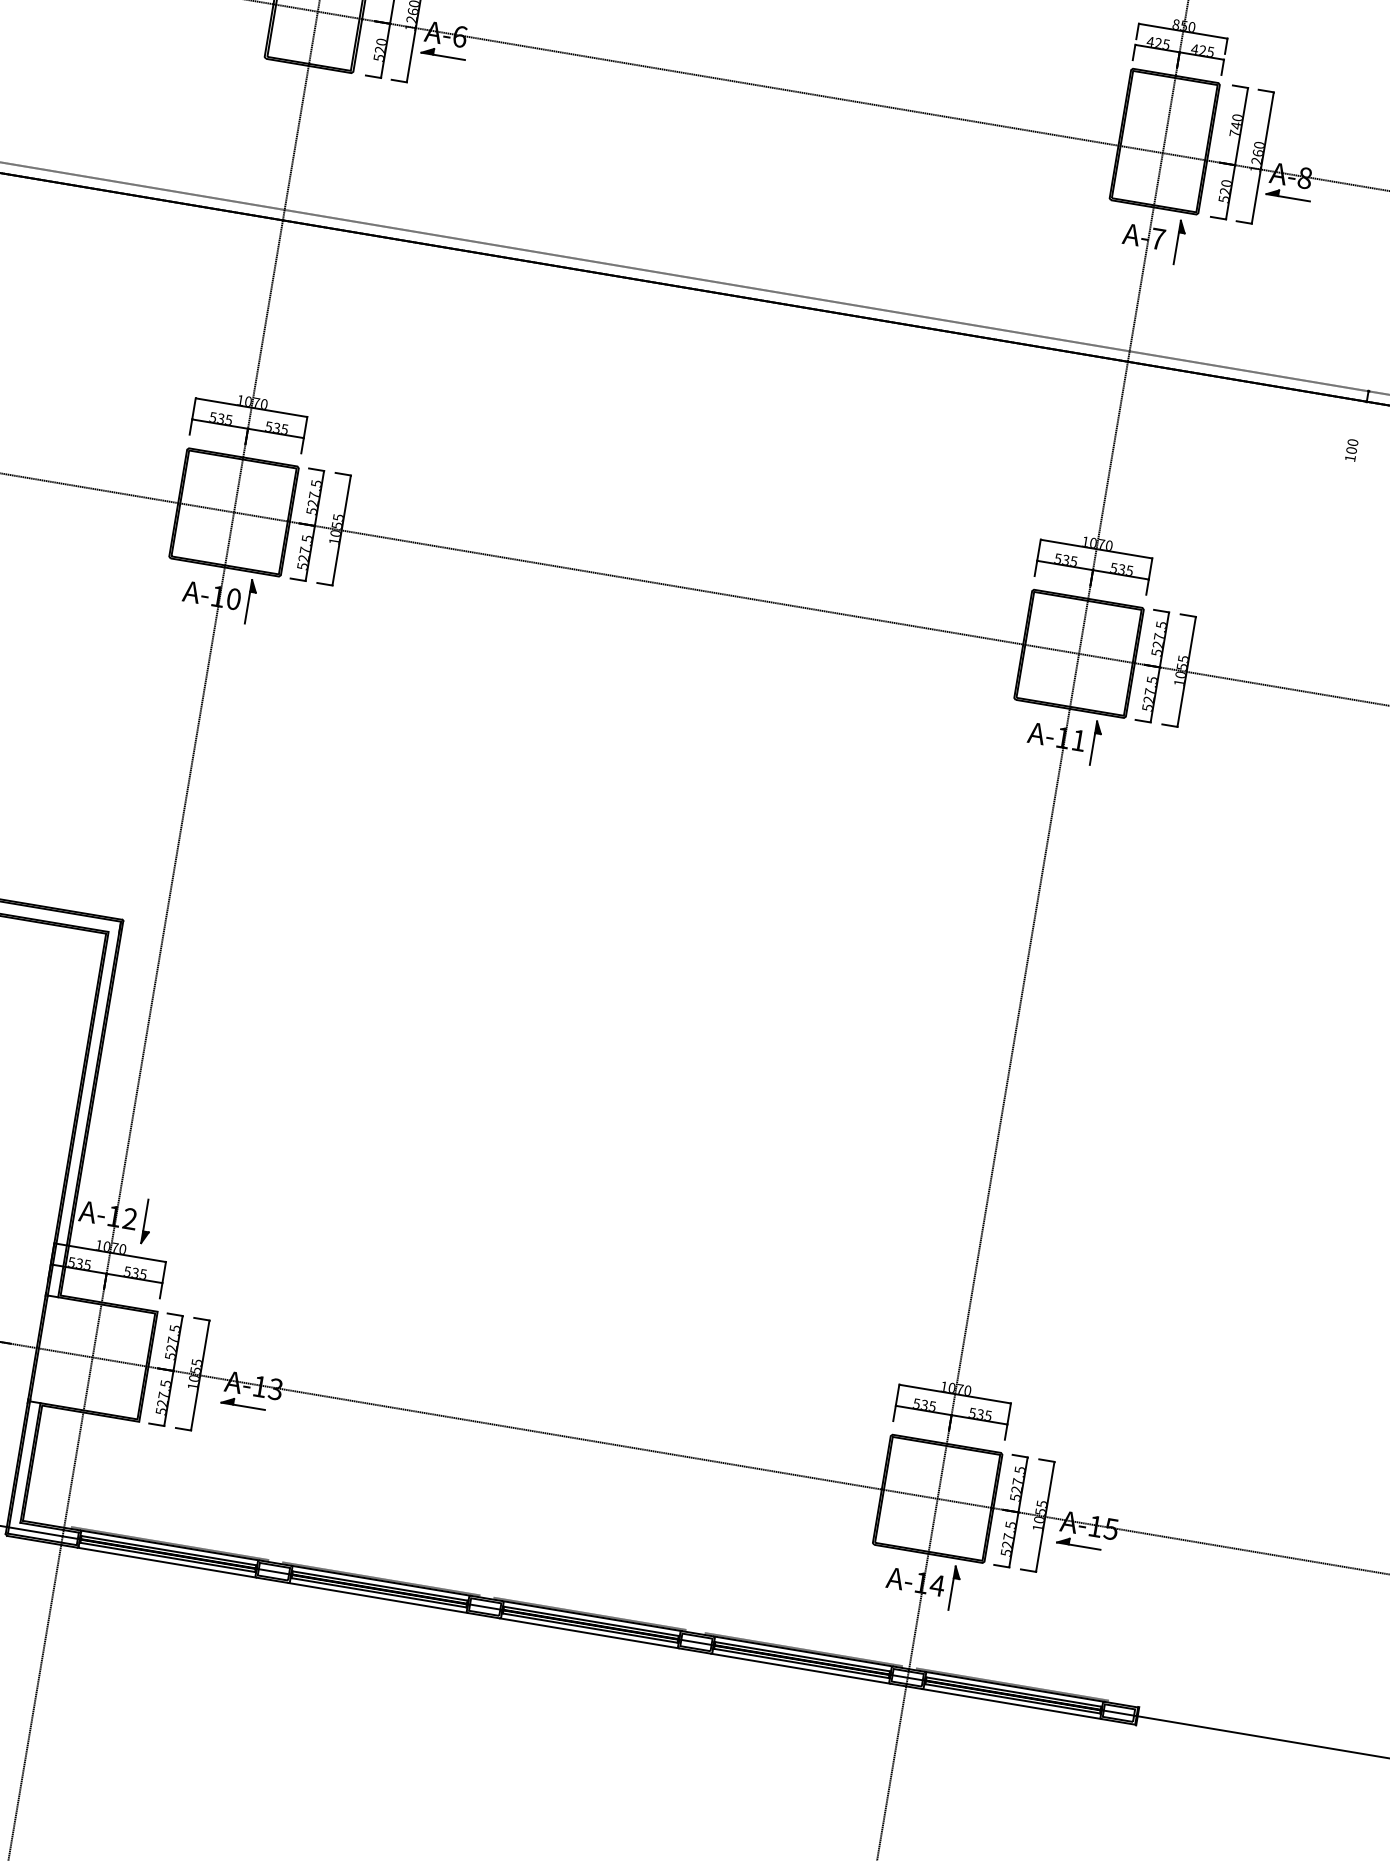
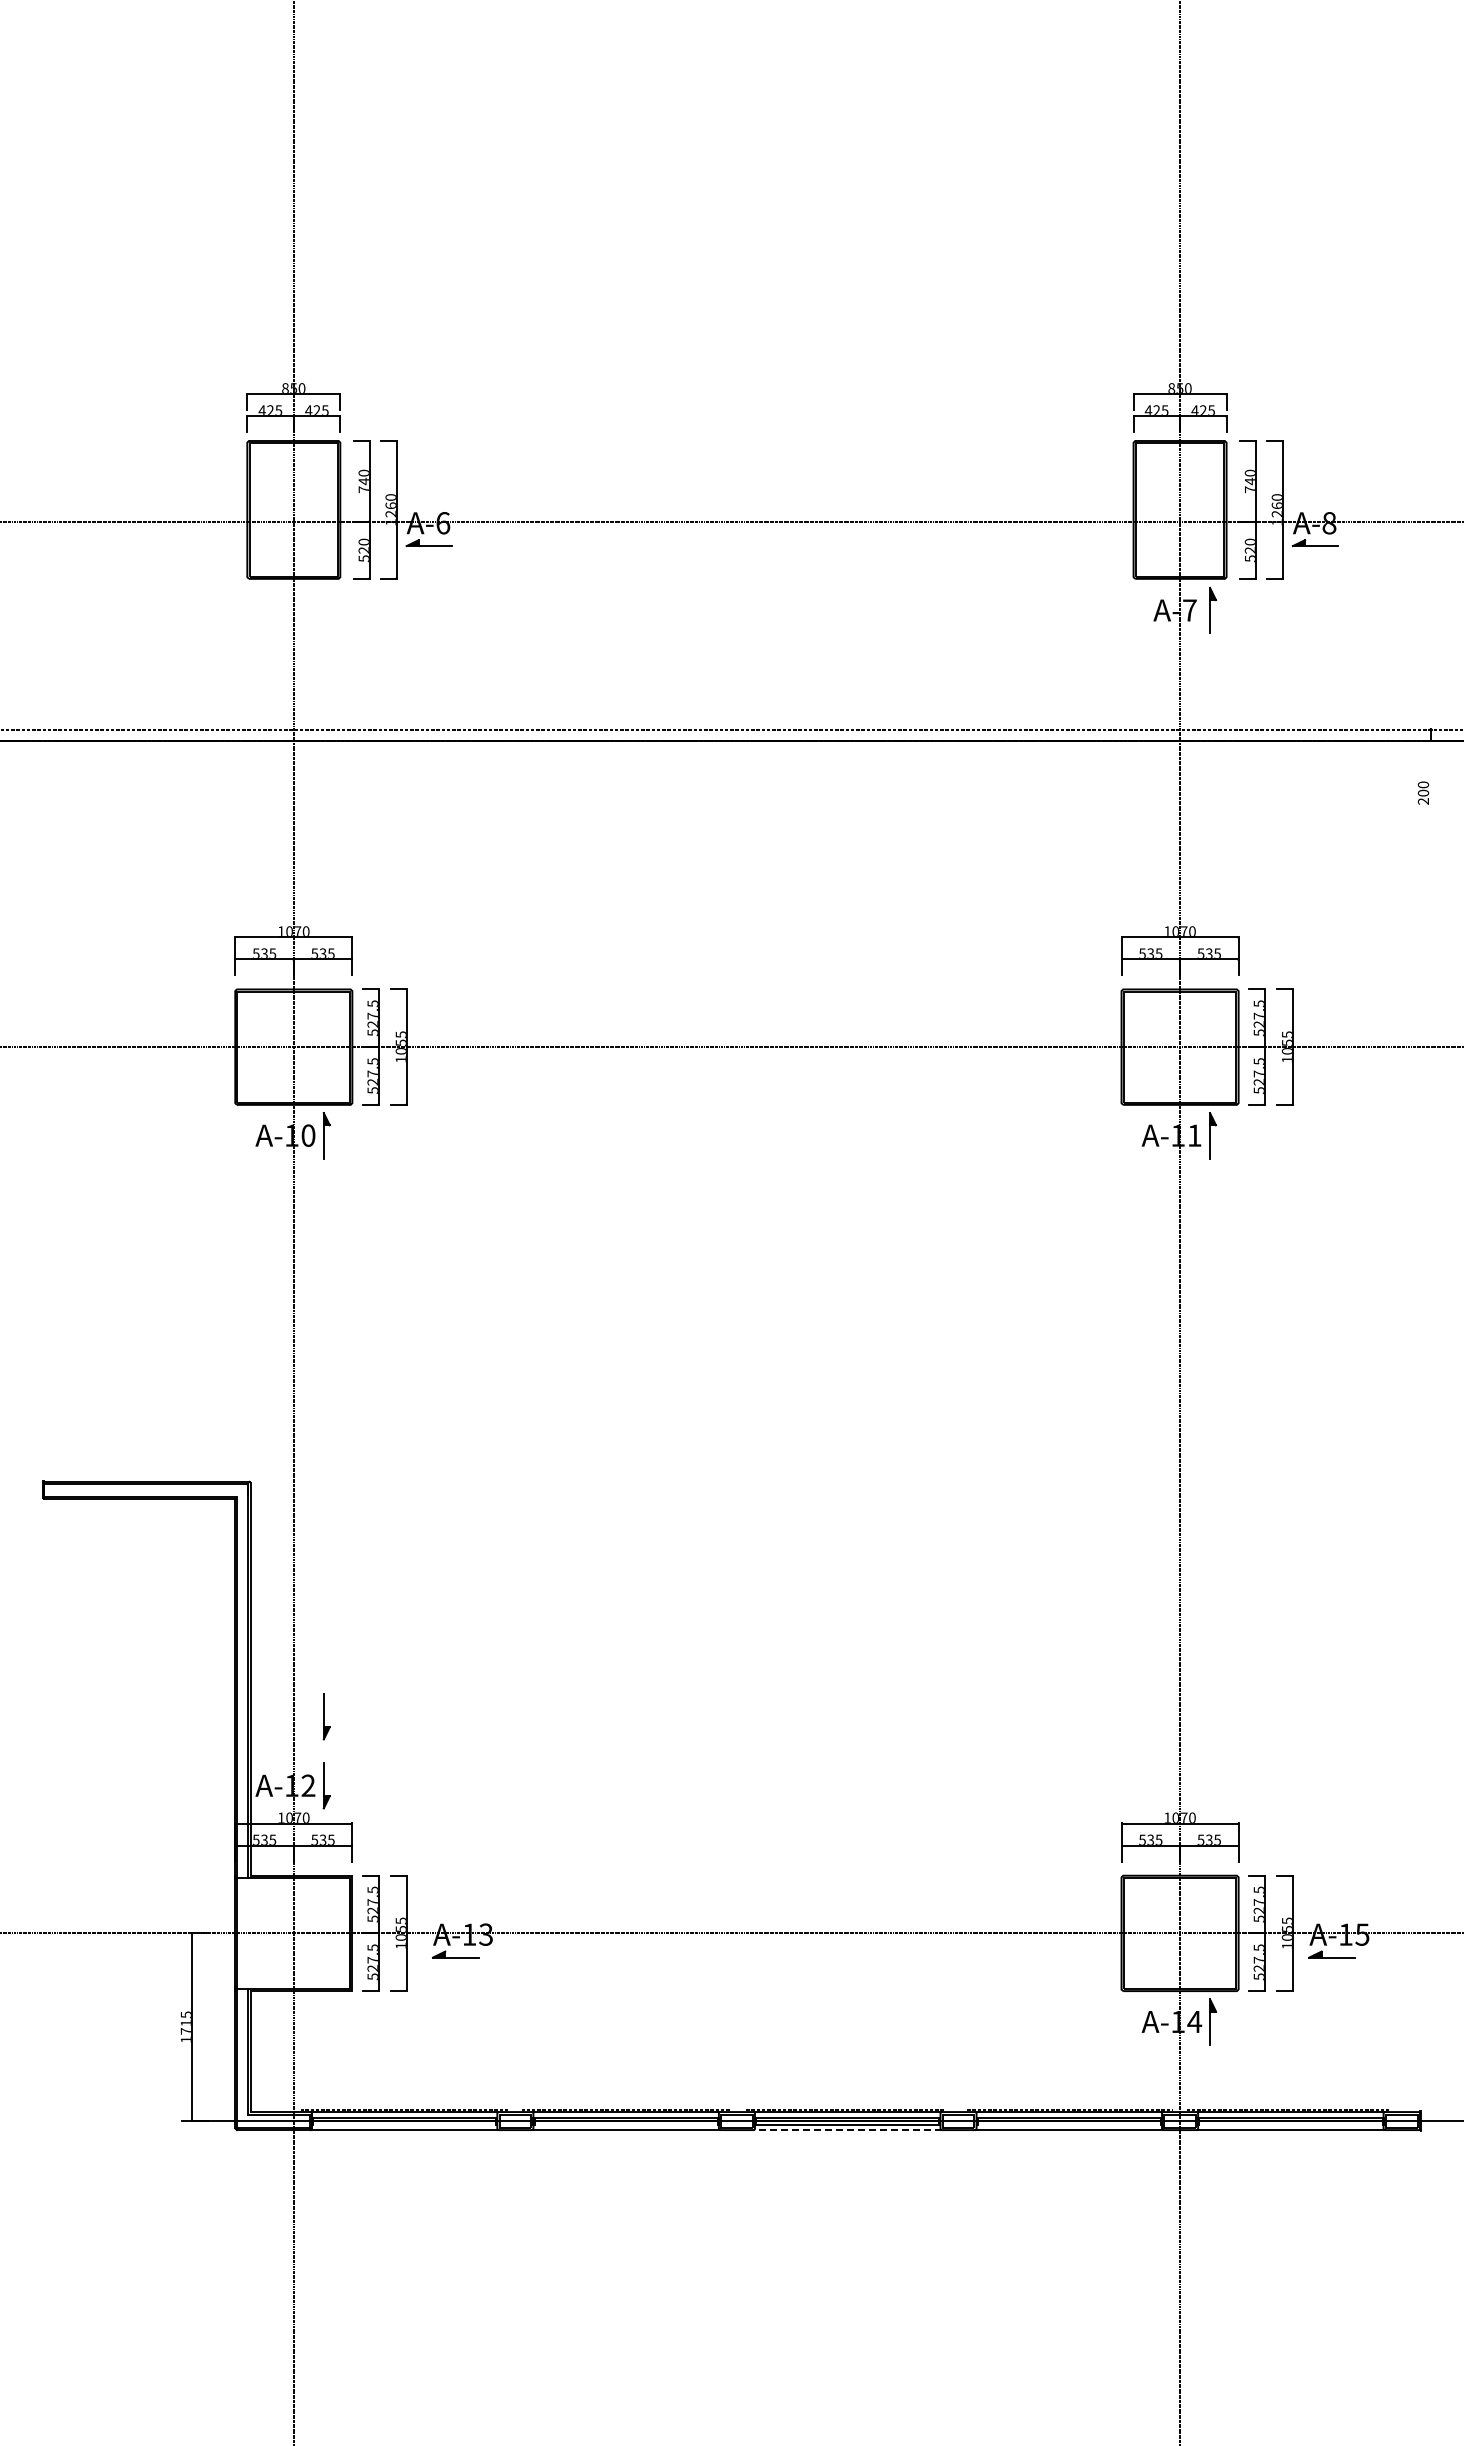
text: (1349, 458) -> (1422, 801), 100 -> 200
part: (158, 1155) -> (326, 1716), added
line: (167, 1557) -> (404, 2124), removed
line: (378, 1592) -> (625, 2124), removed
line: (589, 1633) -> (847, 2130), solid -> dashed
line: (800, 1663) -> (1068, 2124), removed
line: (1012, 1698) -> (1290, 2124), removed

